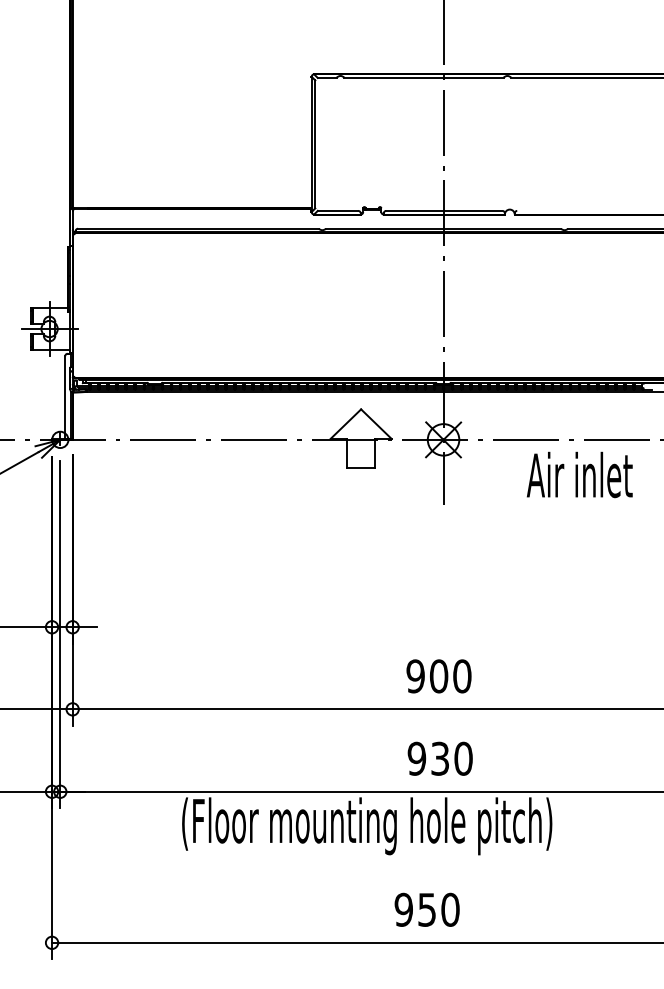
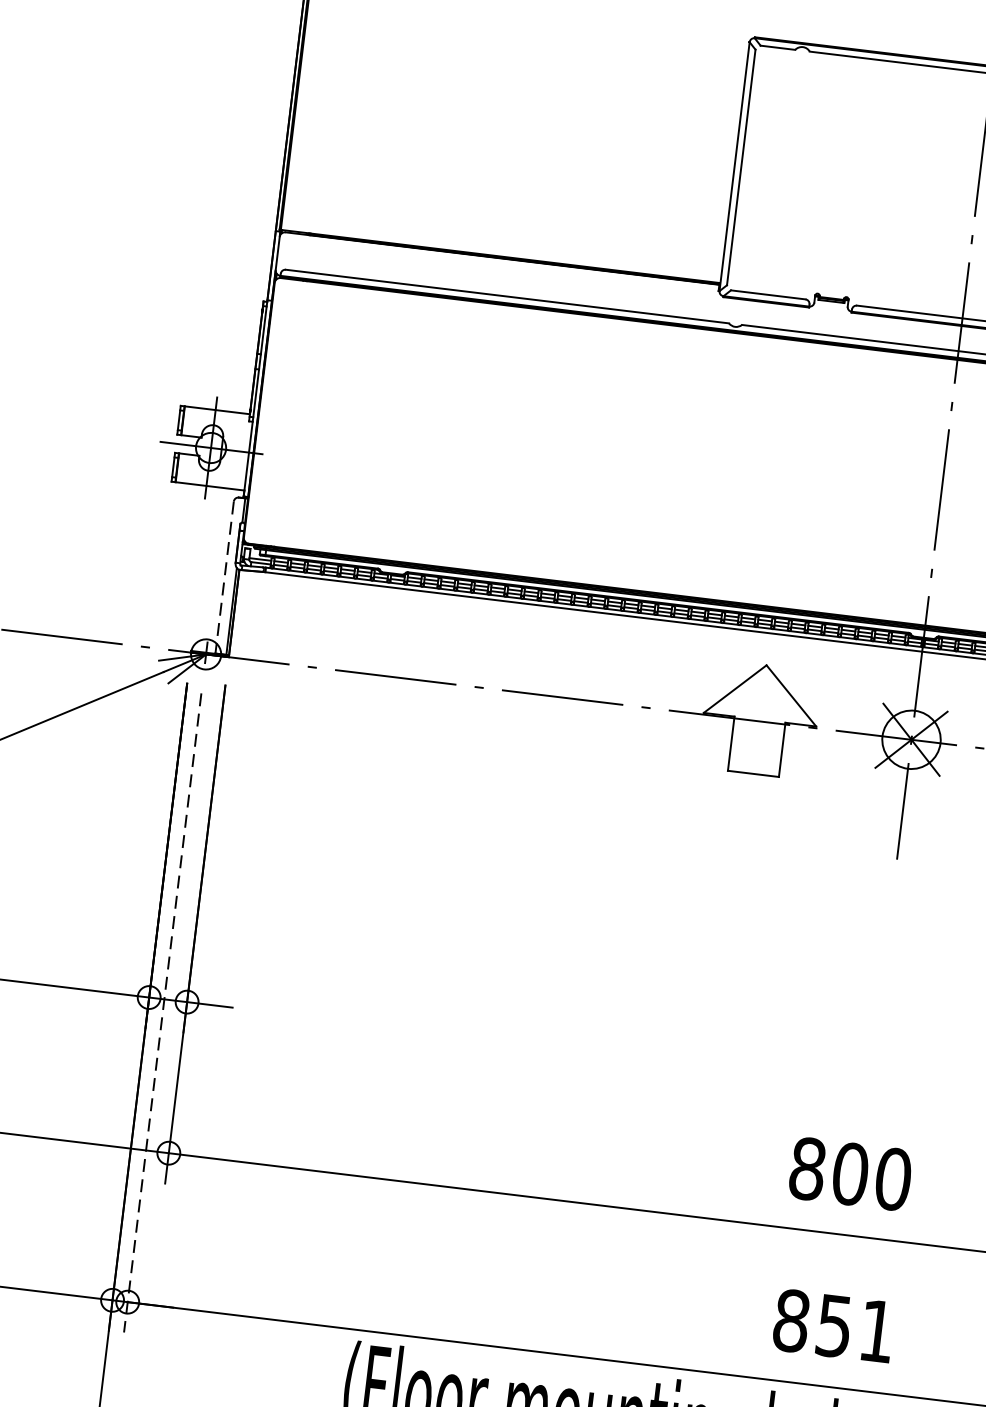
line: (65, 398) -> (224, 579), solid -> dashed
line: (60, 634) -> (163, 1012), solid -> dashed
text: (415, 676) -> (807, 1169), 900 -> 800
text: (439, 758) -> (833, 1325), 930 -> 851

